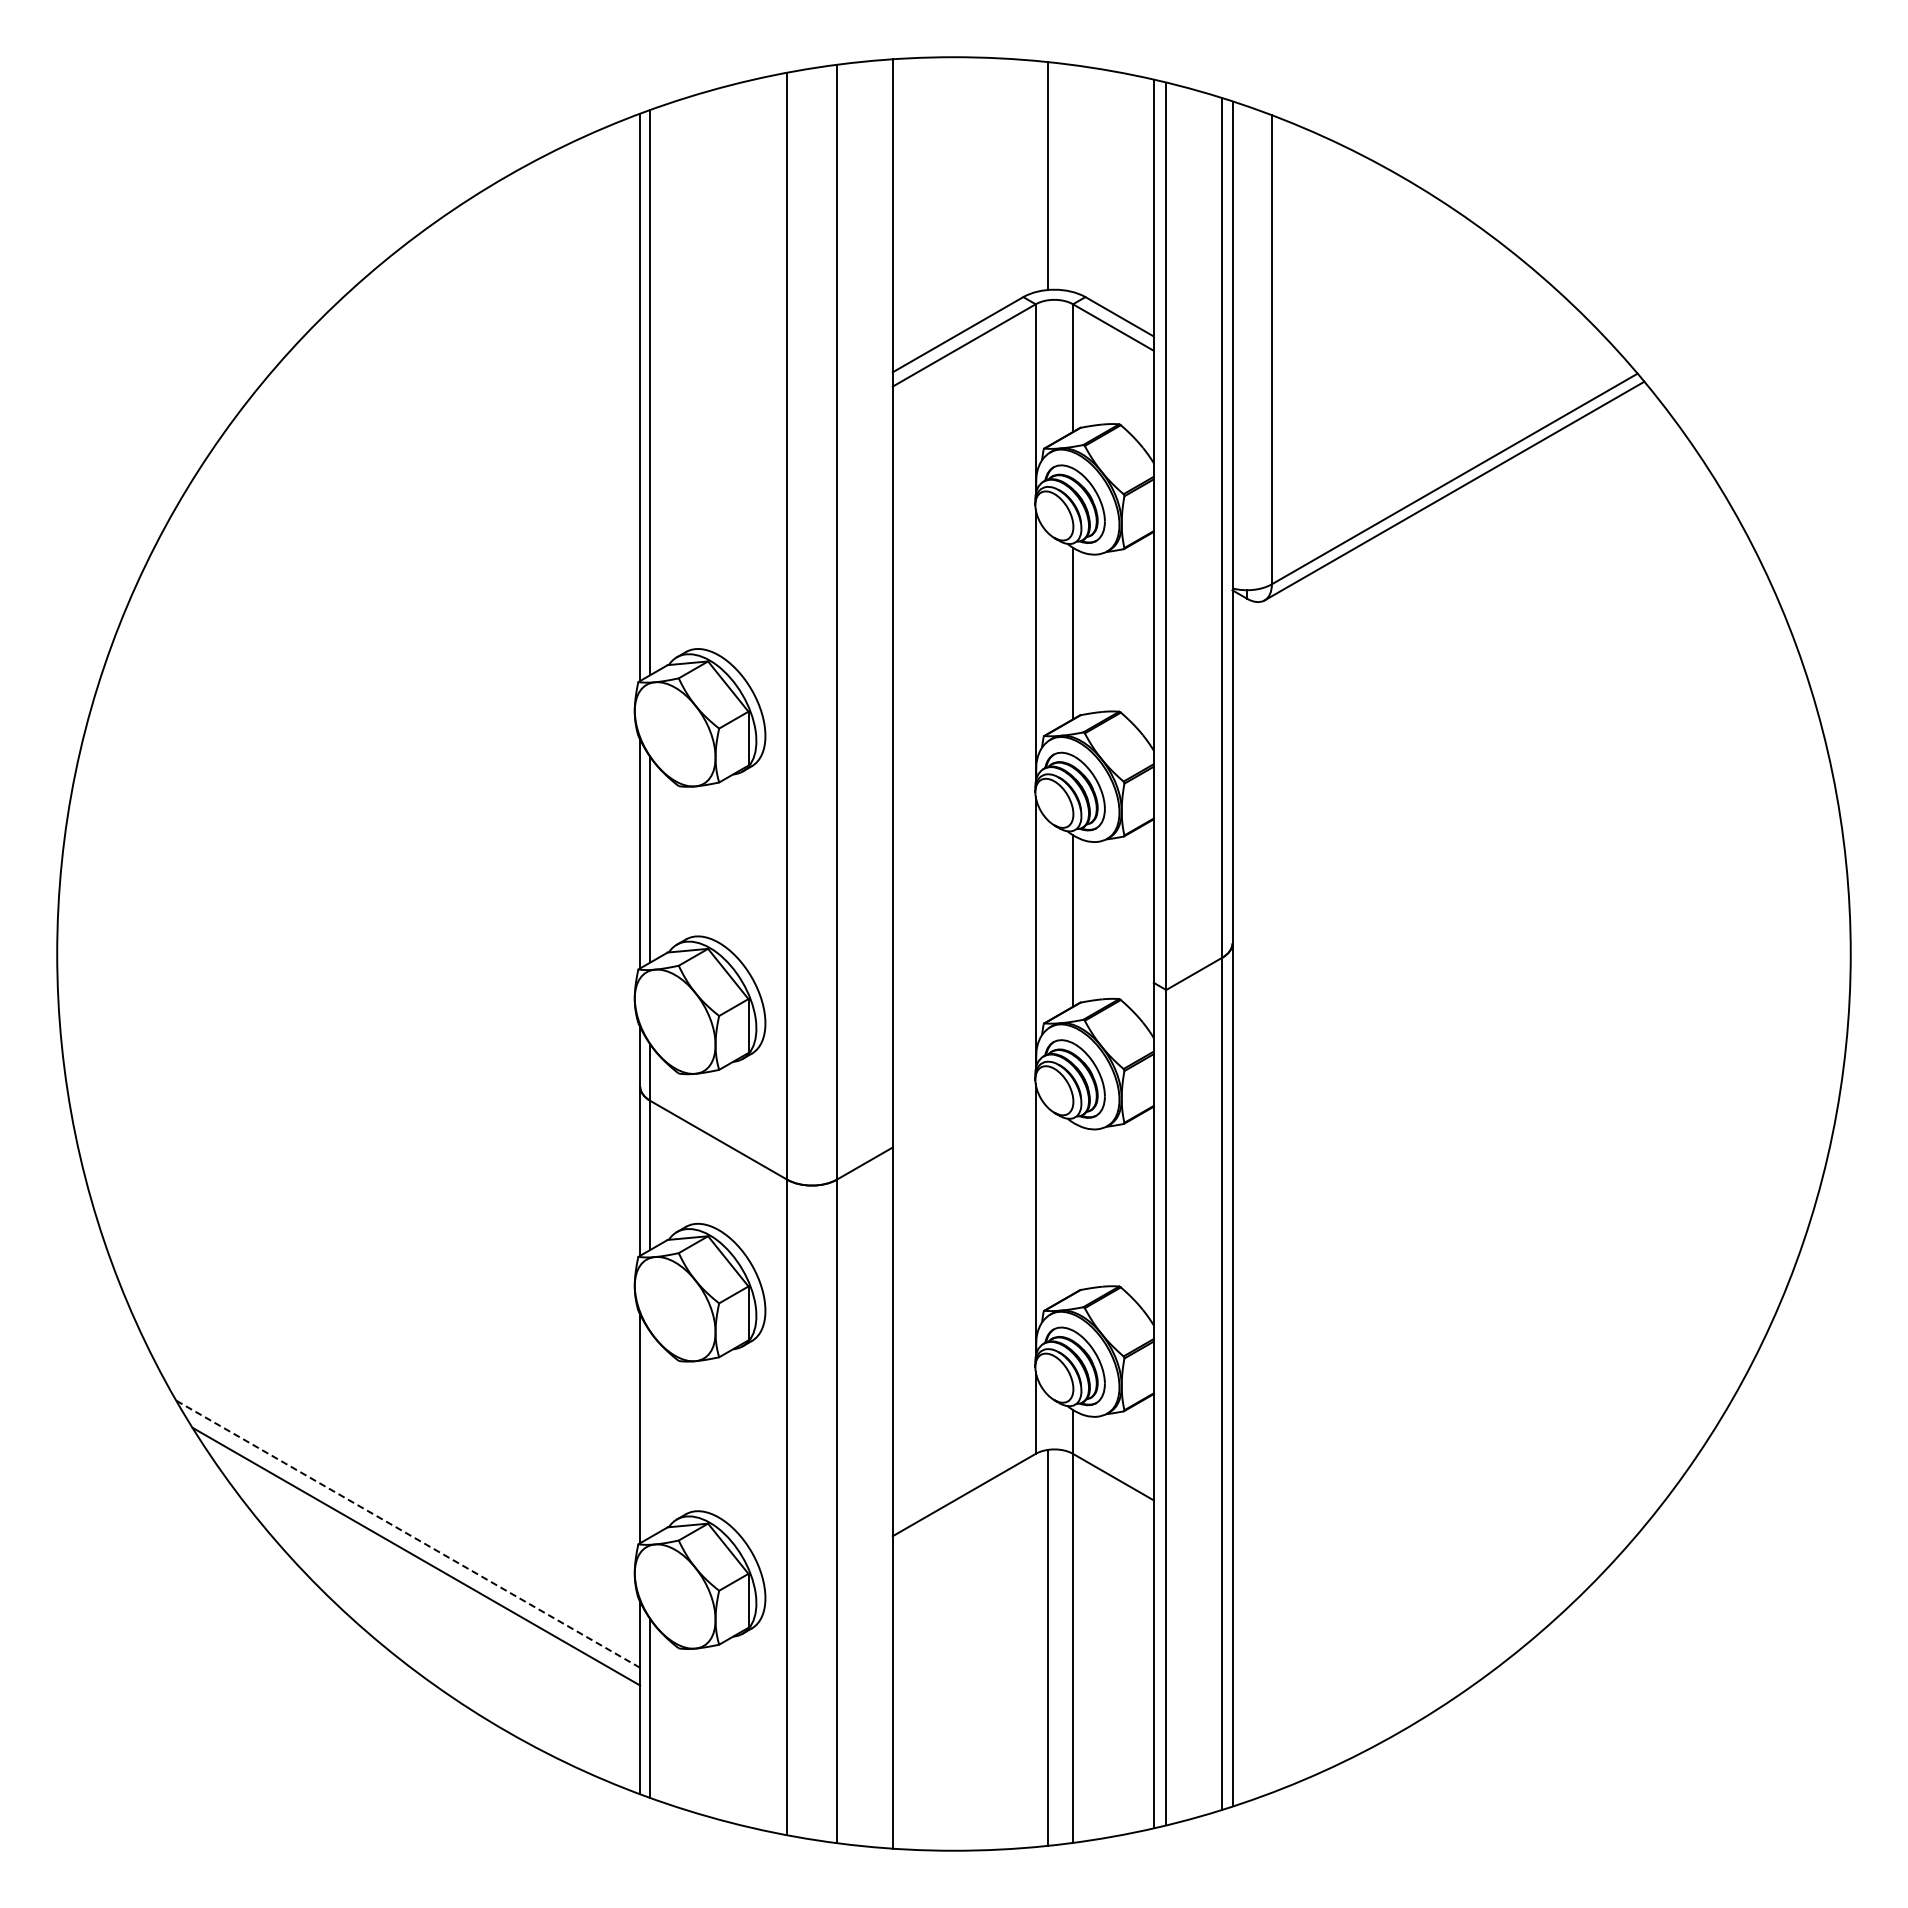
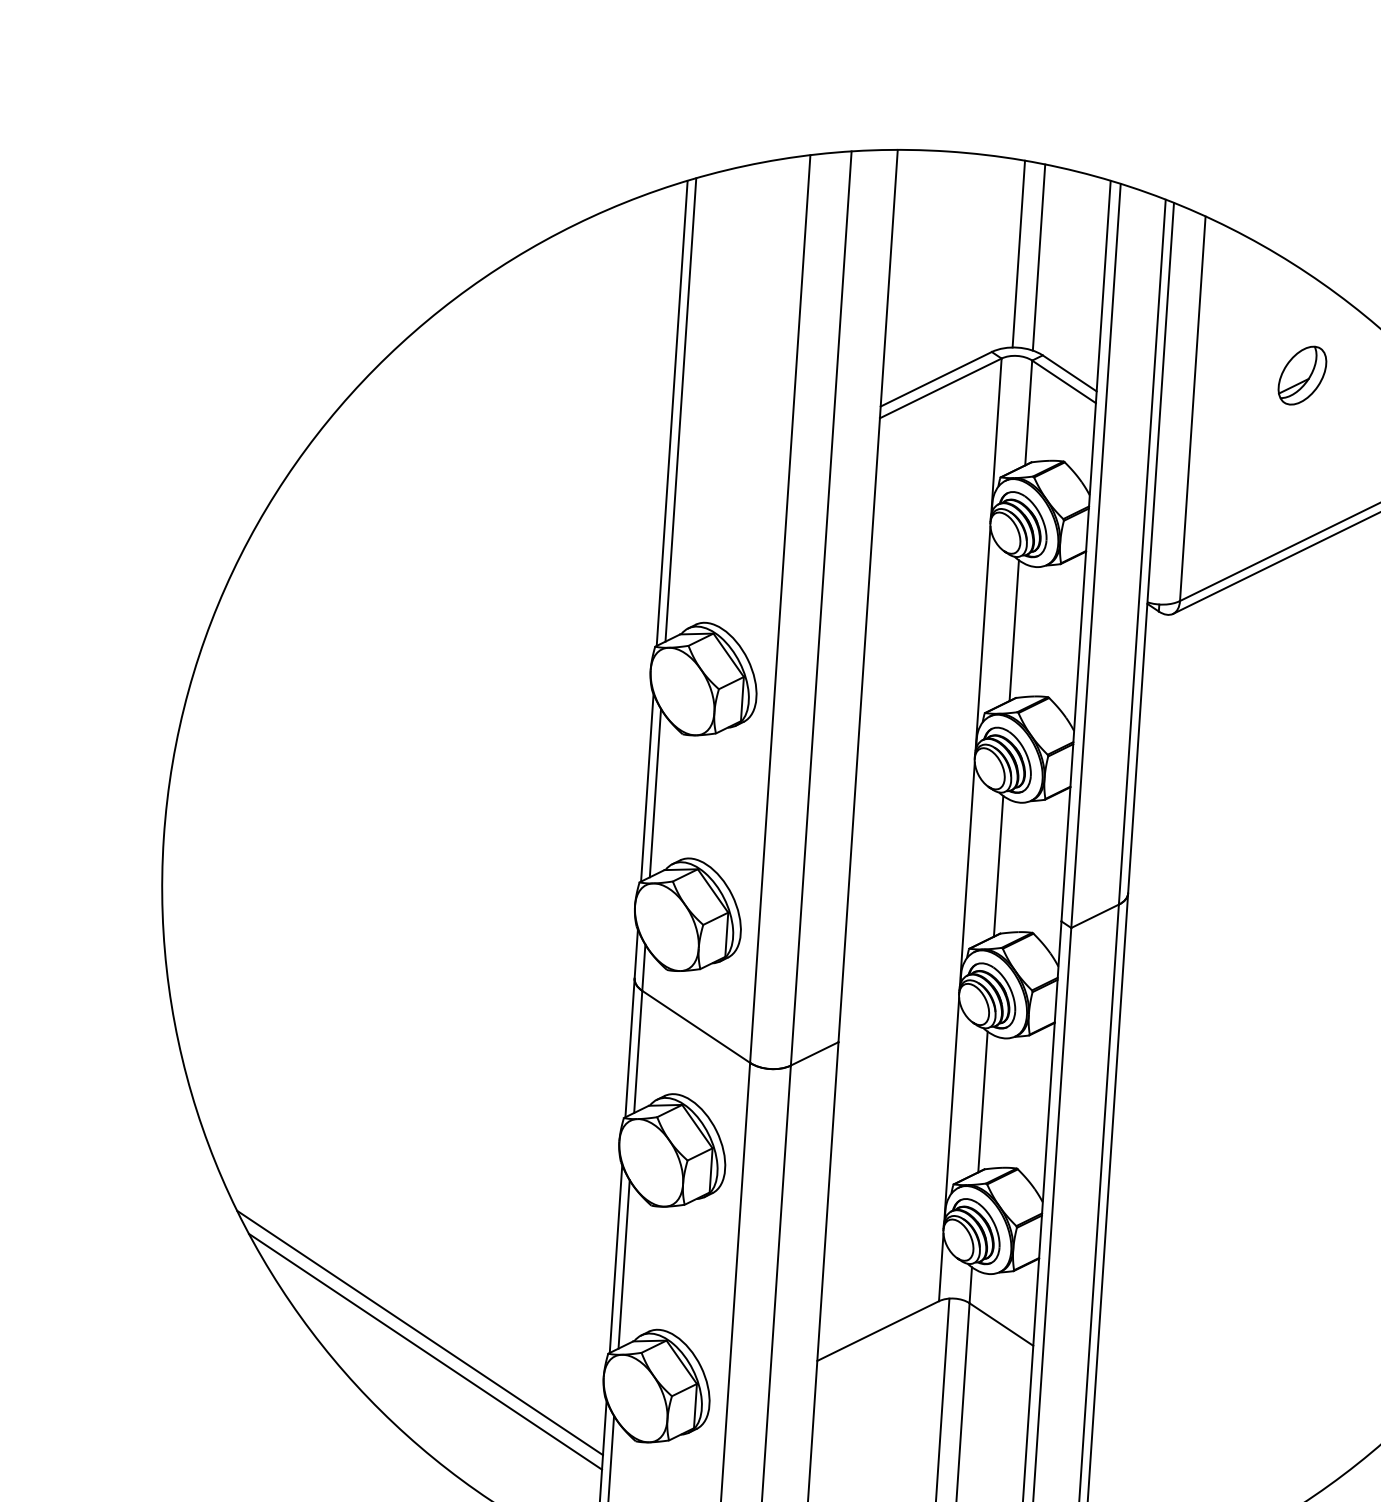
line: (1073, 178) -> (1039, 257), added
part: (1402, 300) -> (1302, 375), added
line: (1073, 1208) -> (983, 1102), added
line: (650, 1434) -> (624, 1264), added
line: (408, 1534) -> (420, 1333), dashed -> solid

